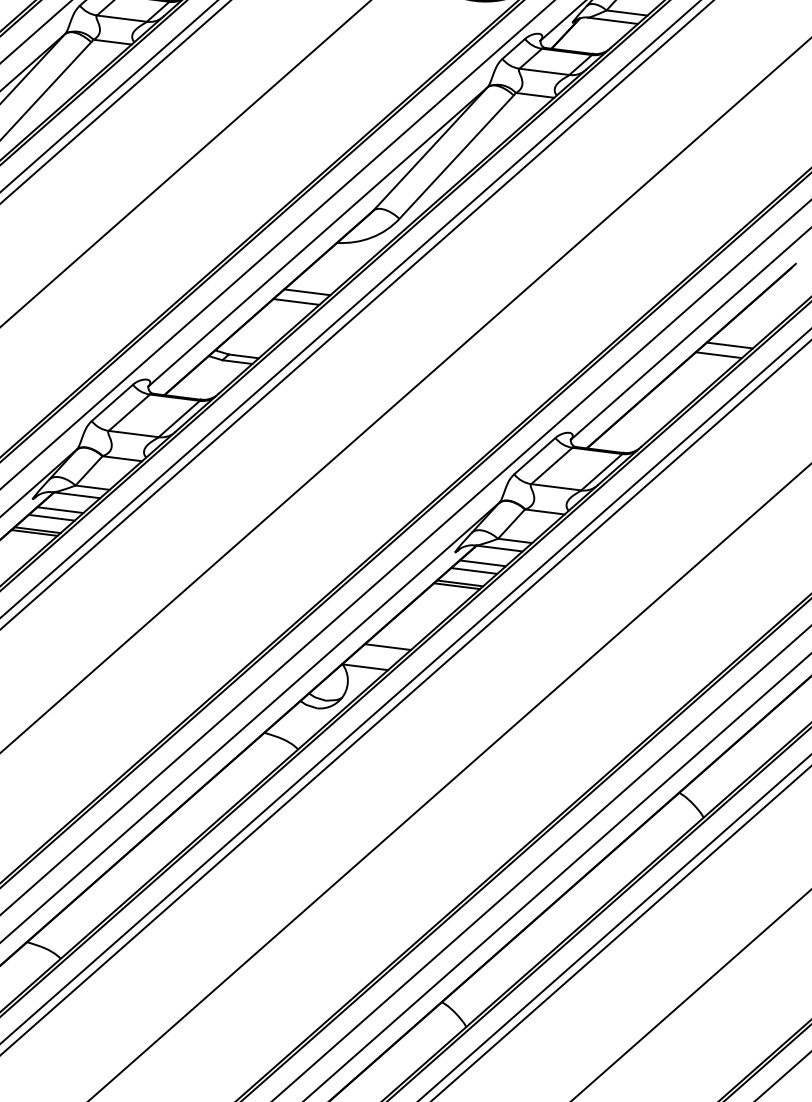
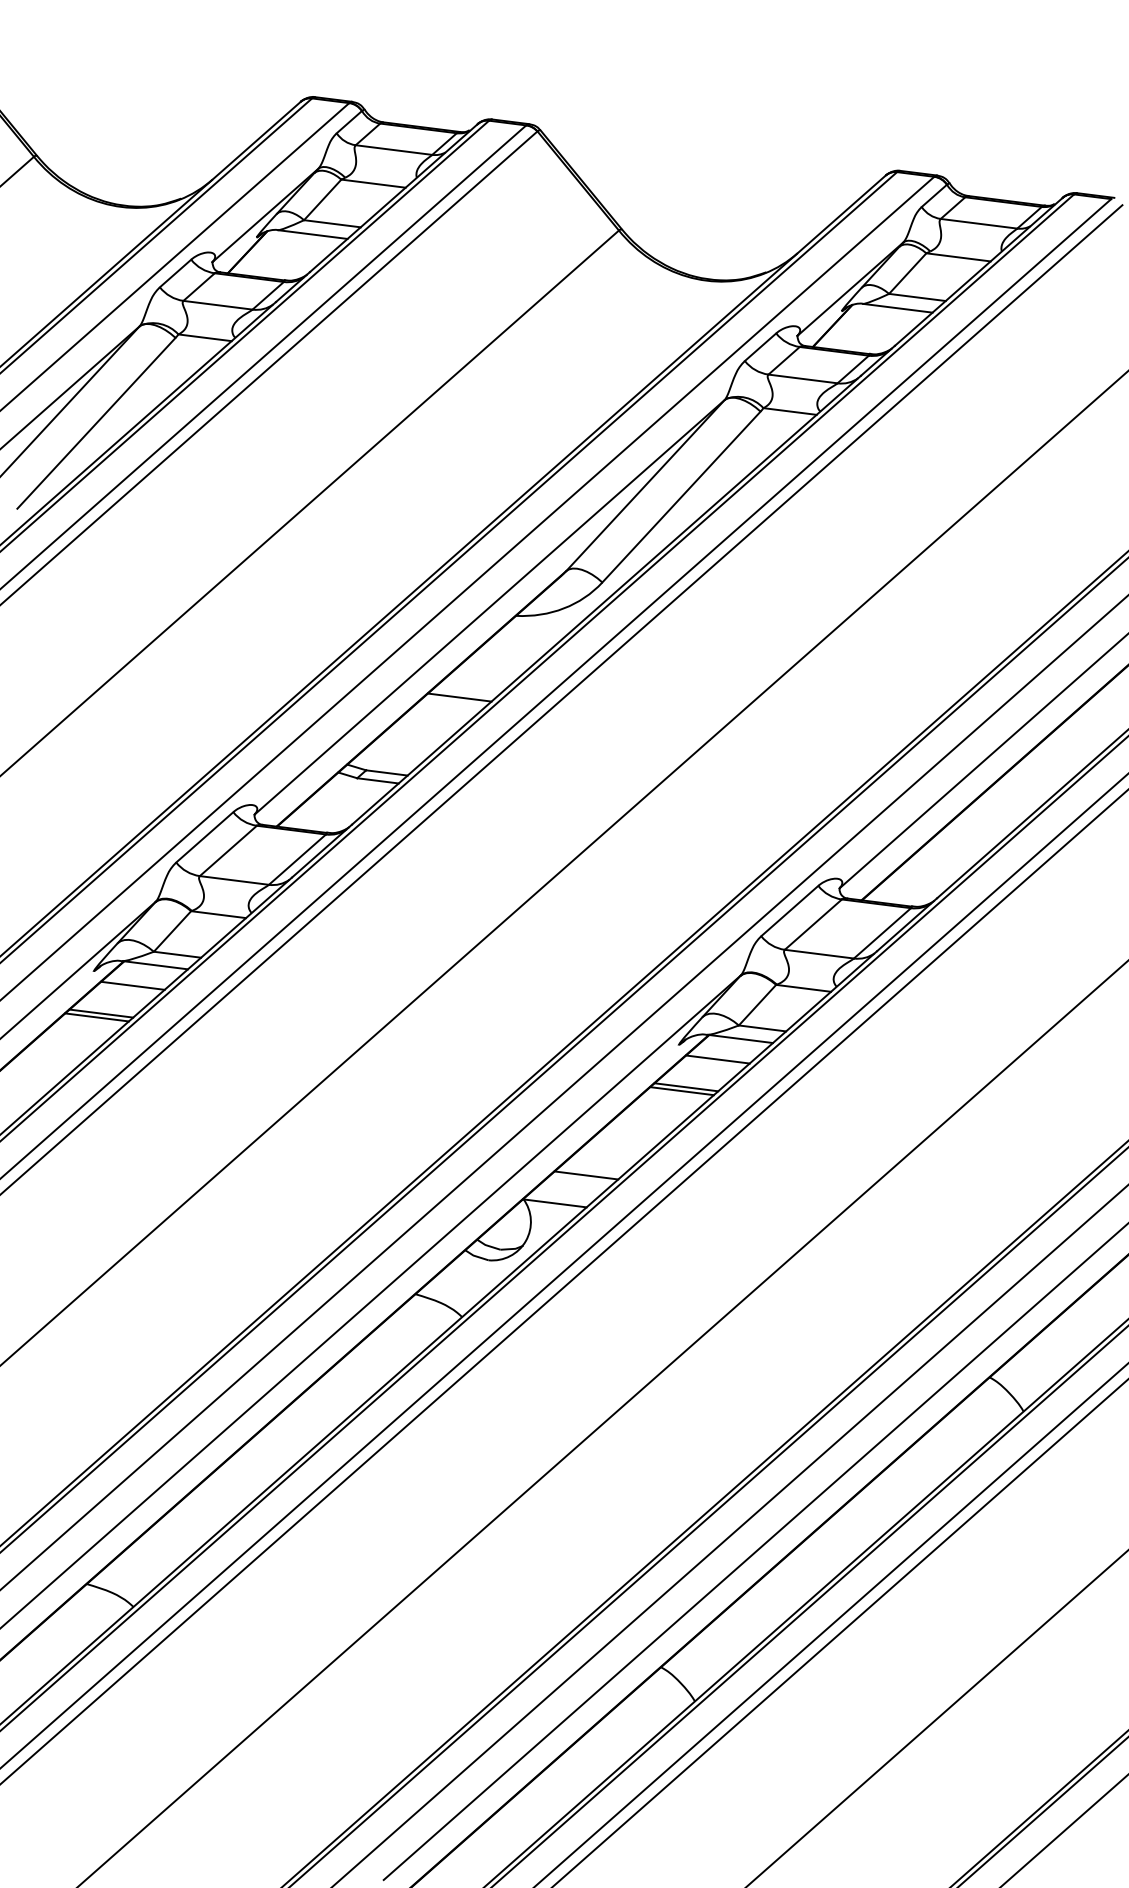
line: (307, 292) -> (474, 684), removed
line: (729, 345) -> (1059, 757), removed
line: (718, 355) -> (1044, 771), removed
line: (51, 517) -> (120, 996), removed
line: (473, 571) -> (705, 1070), removed

